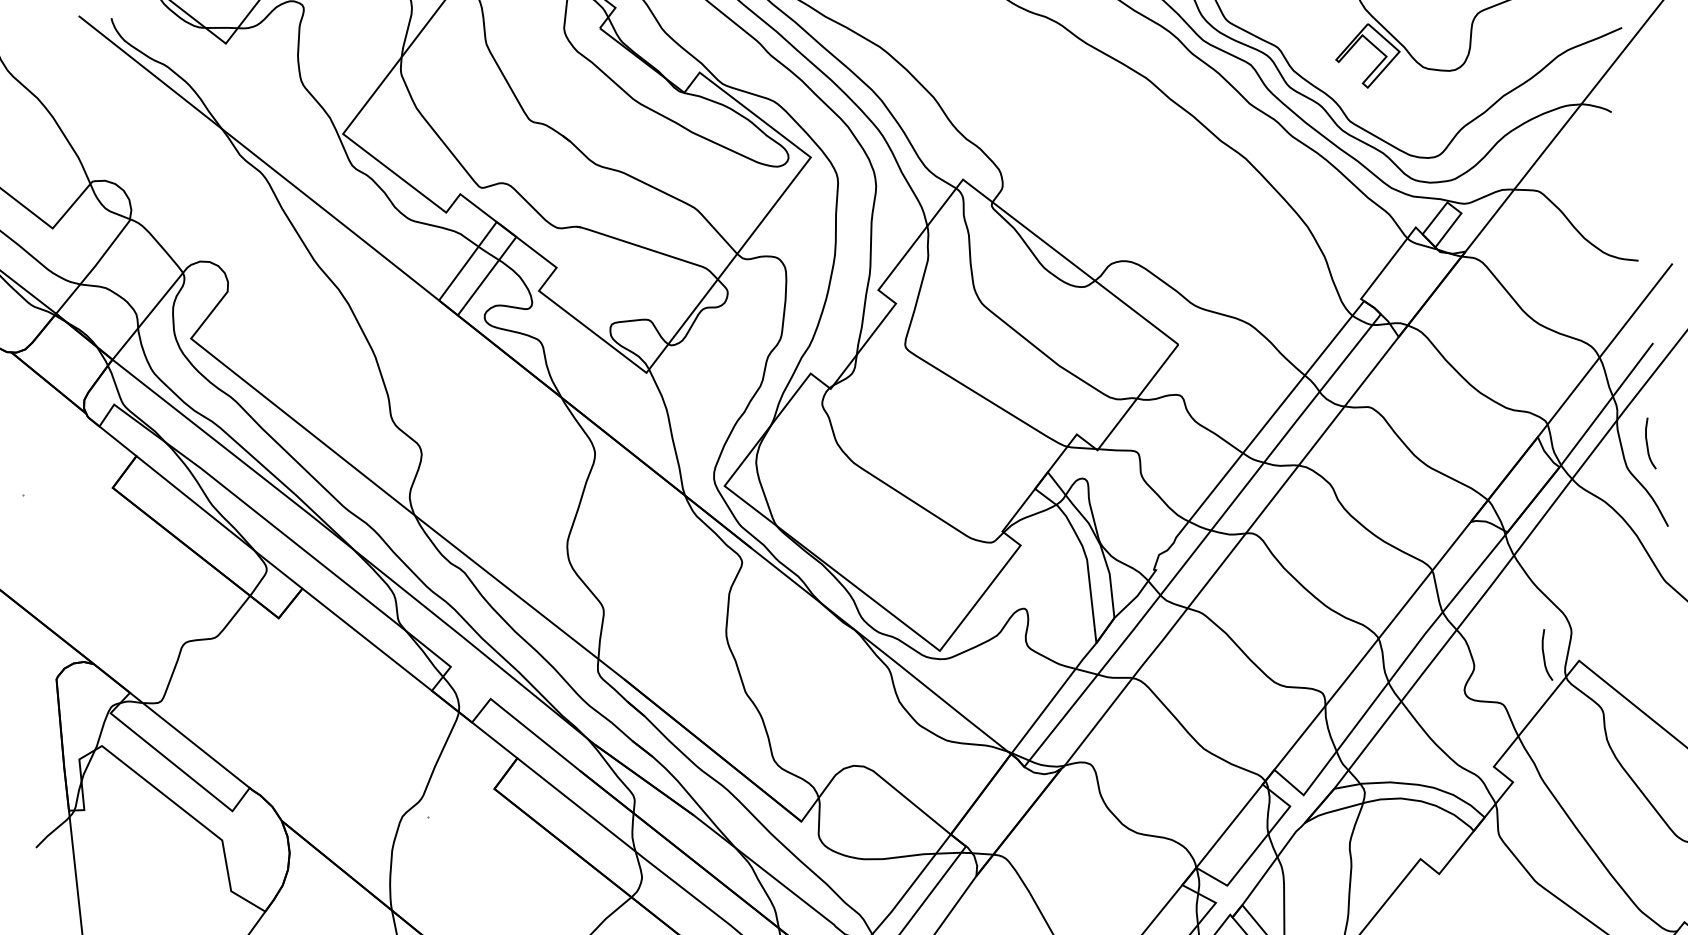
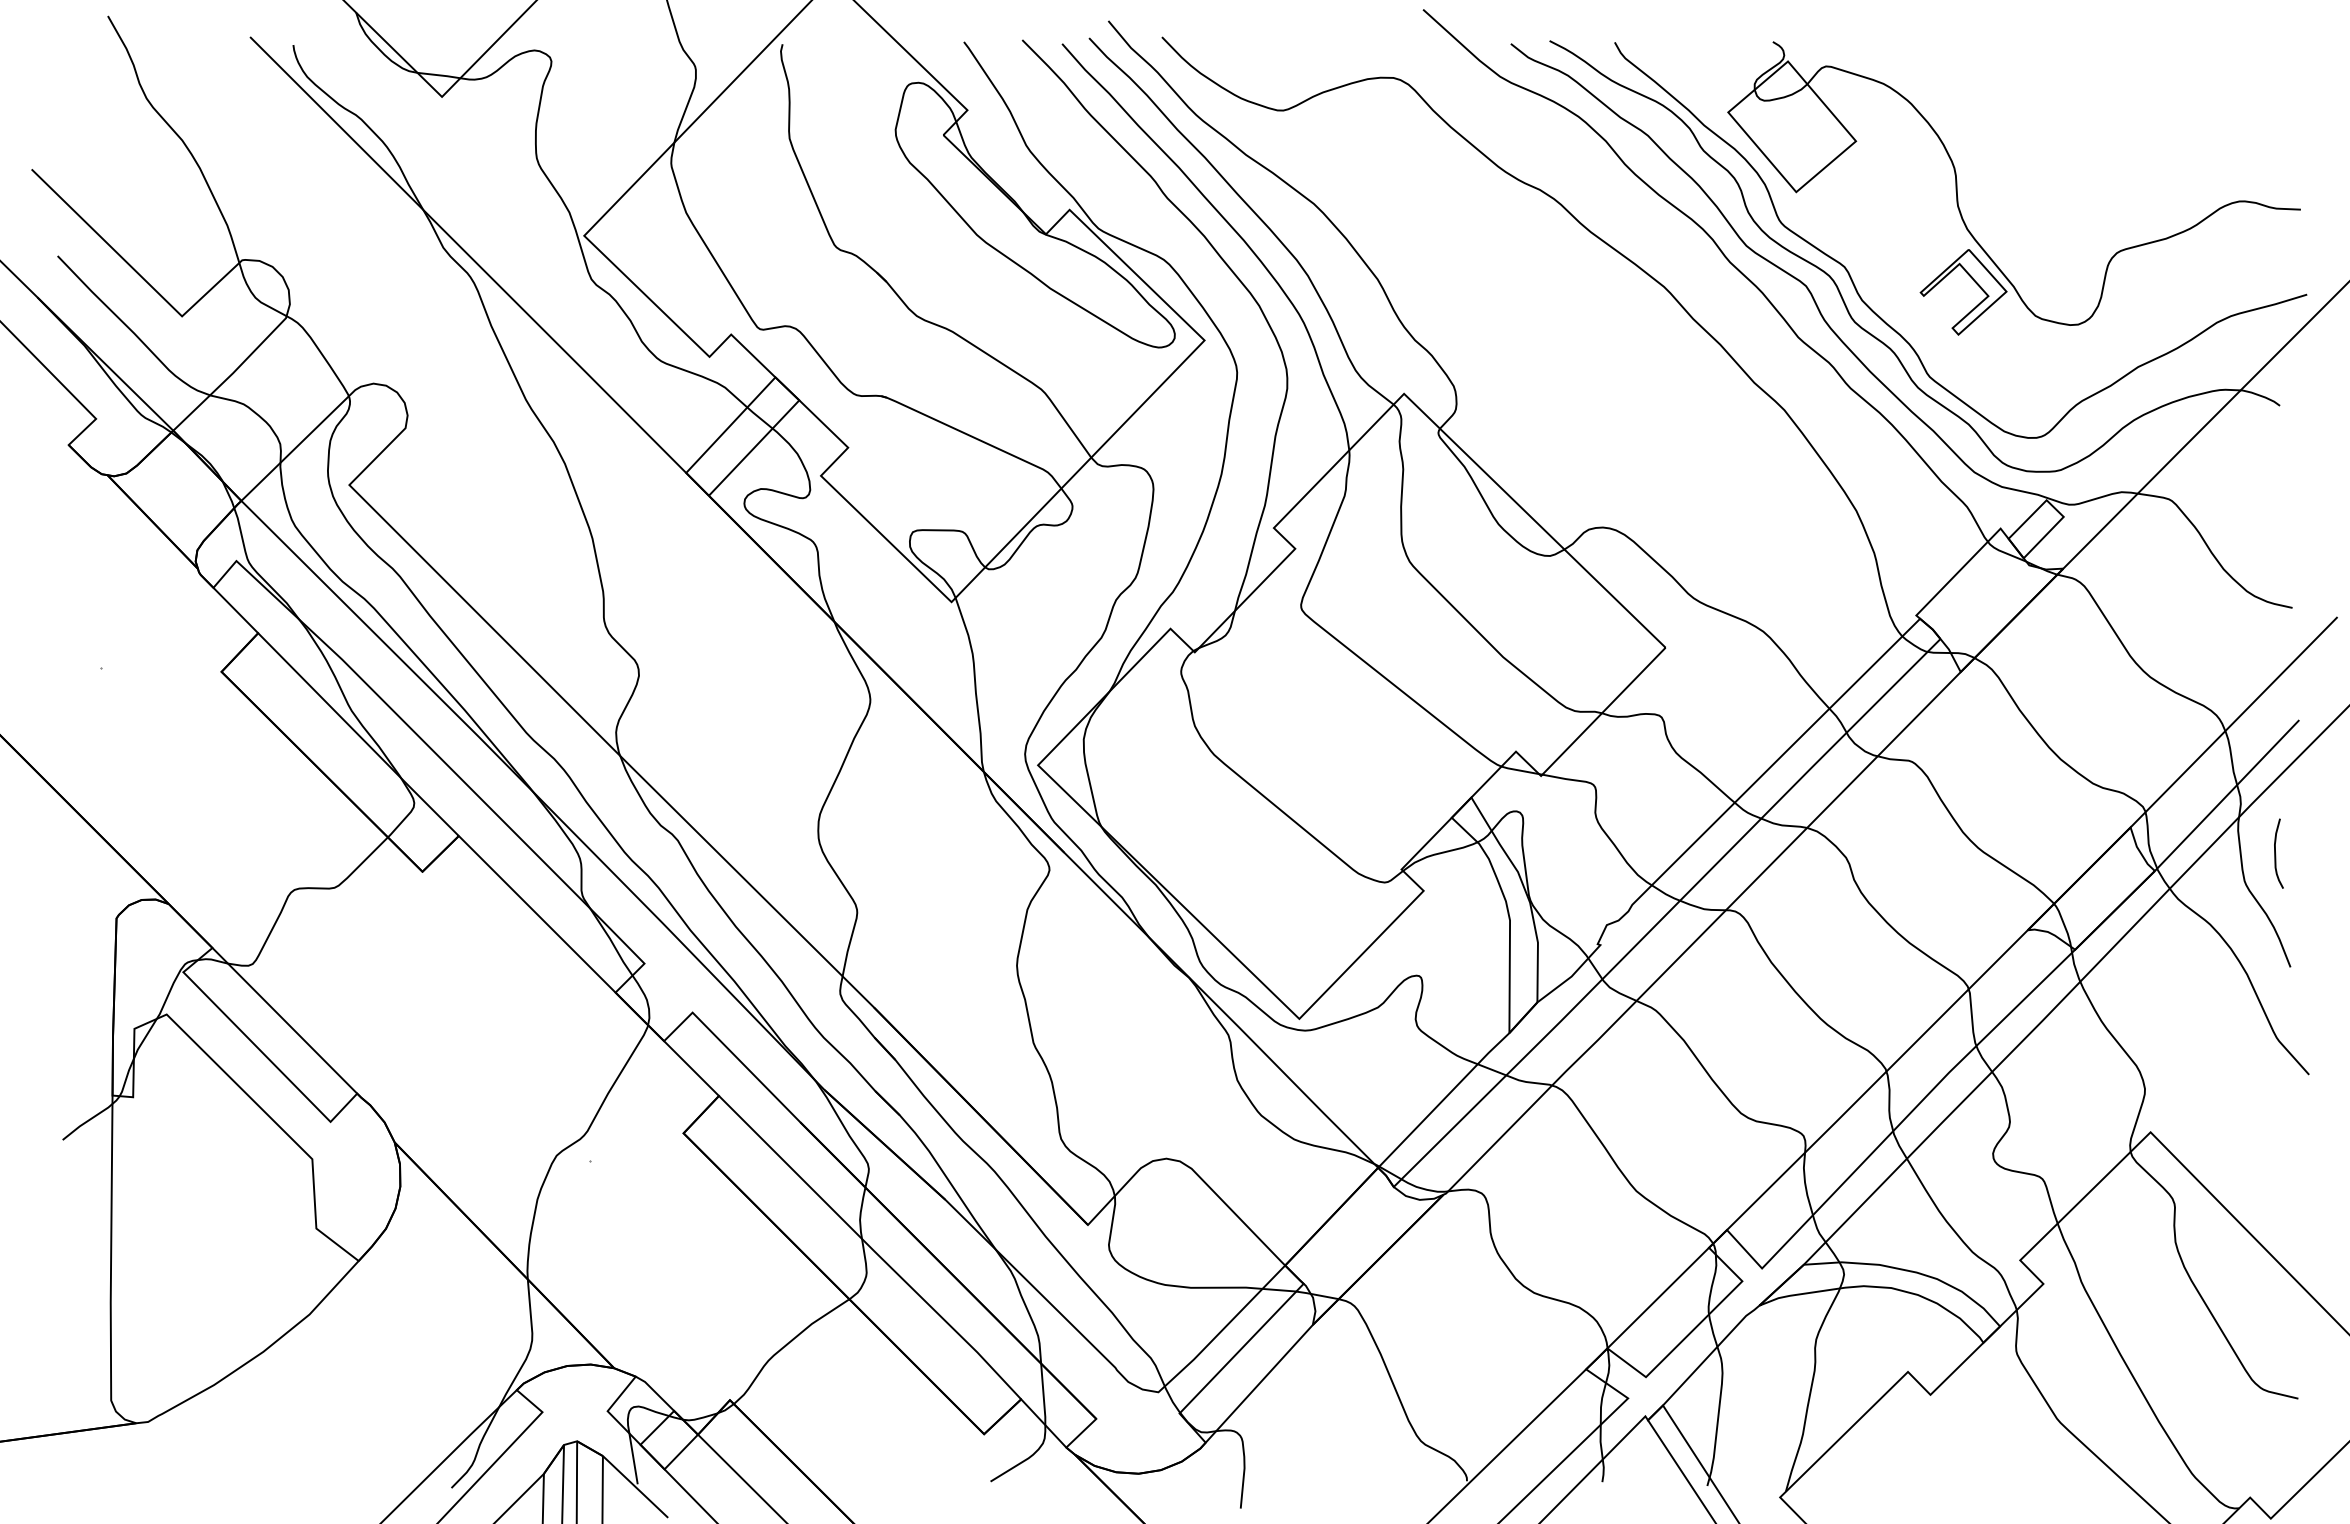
curve: (1544, 655) -> (2105, 1120), removed

